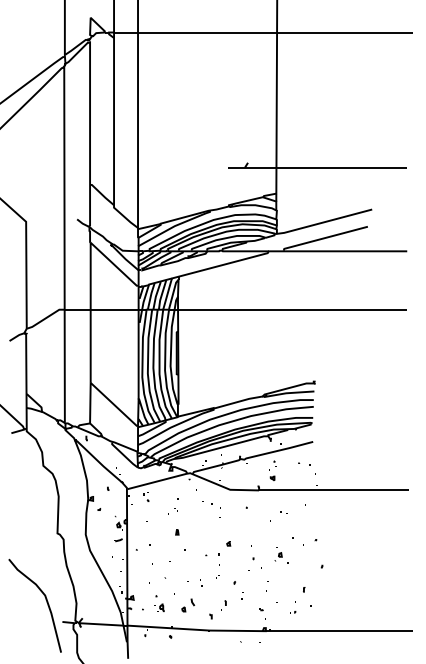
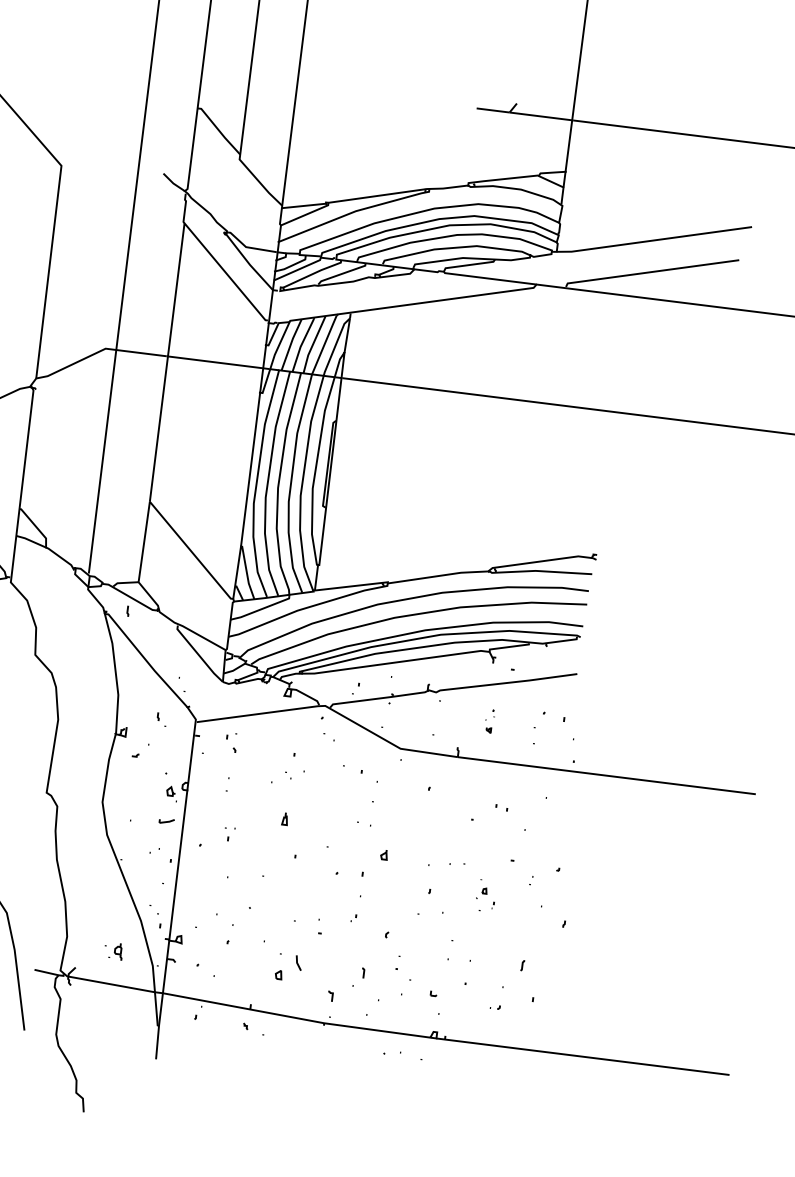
part: (272, 470) -> (489, 720), size x0.6
part: (281, 555) -> (486, 891), size x0.7
part: (159, 607) -> (113, 950), moved

